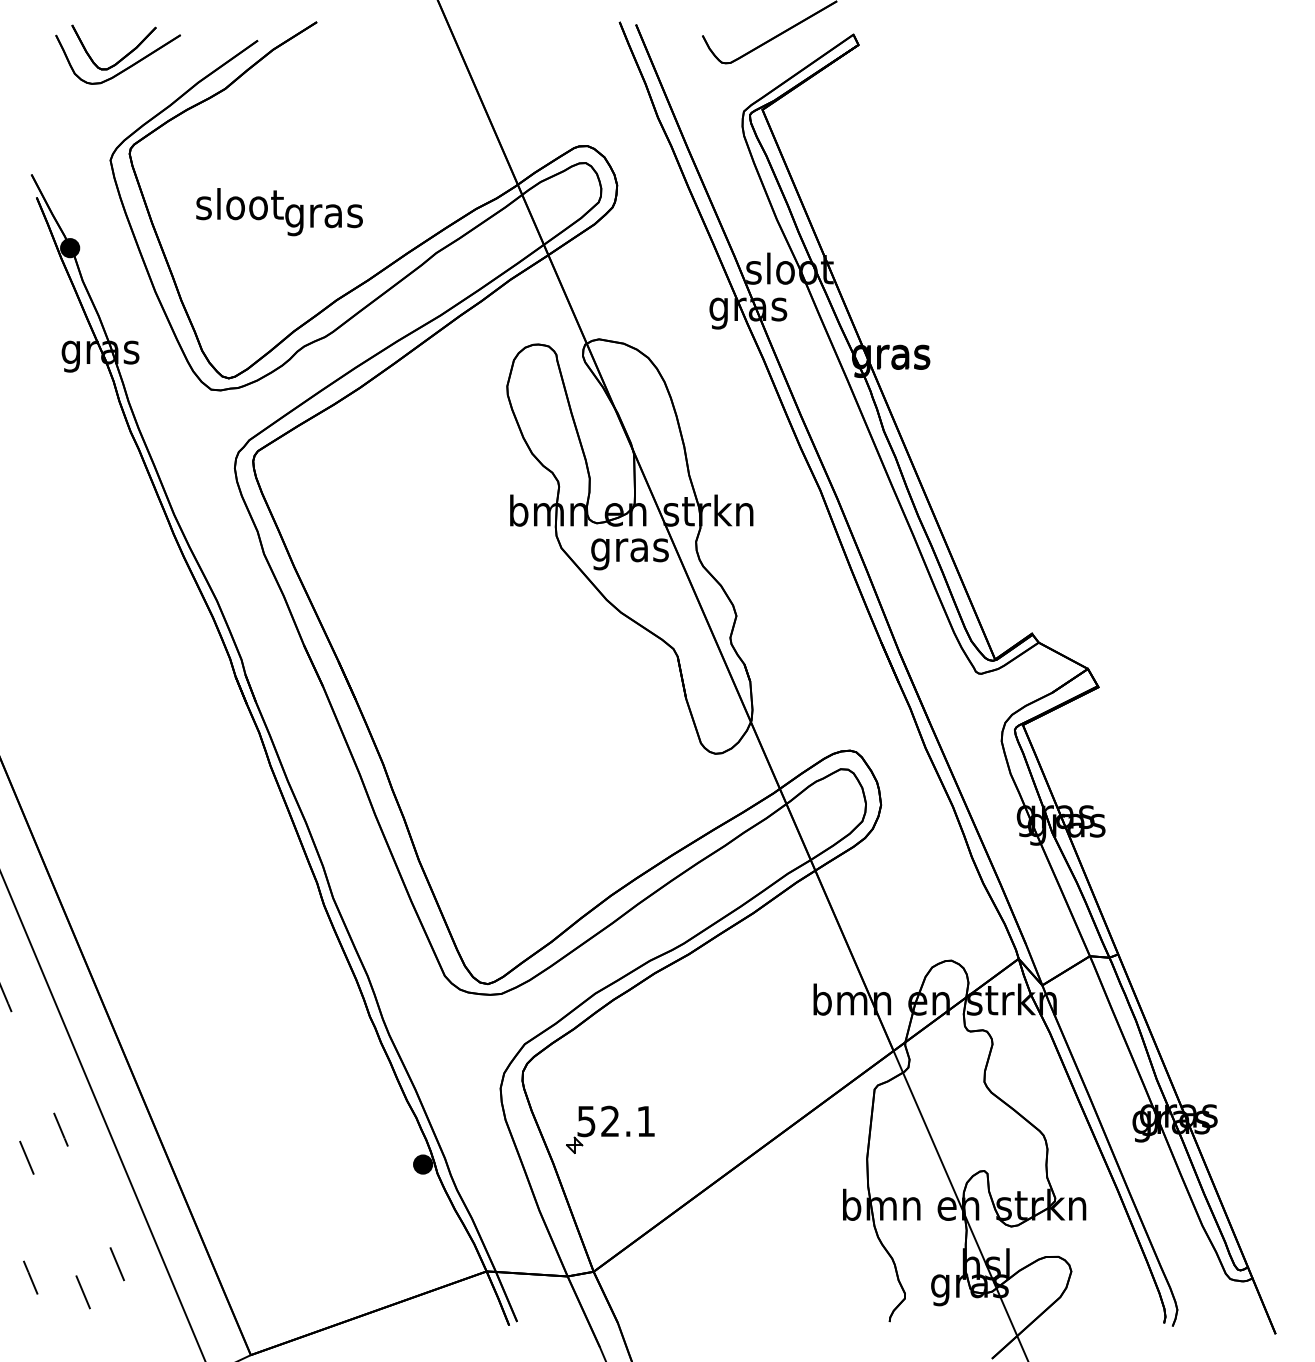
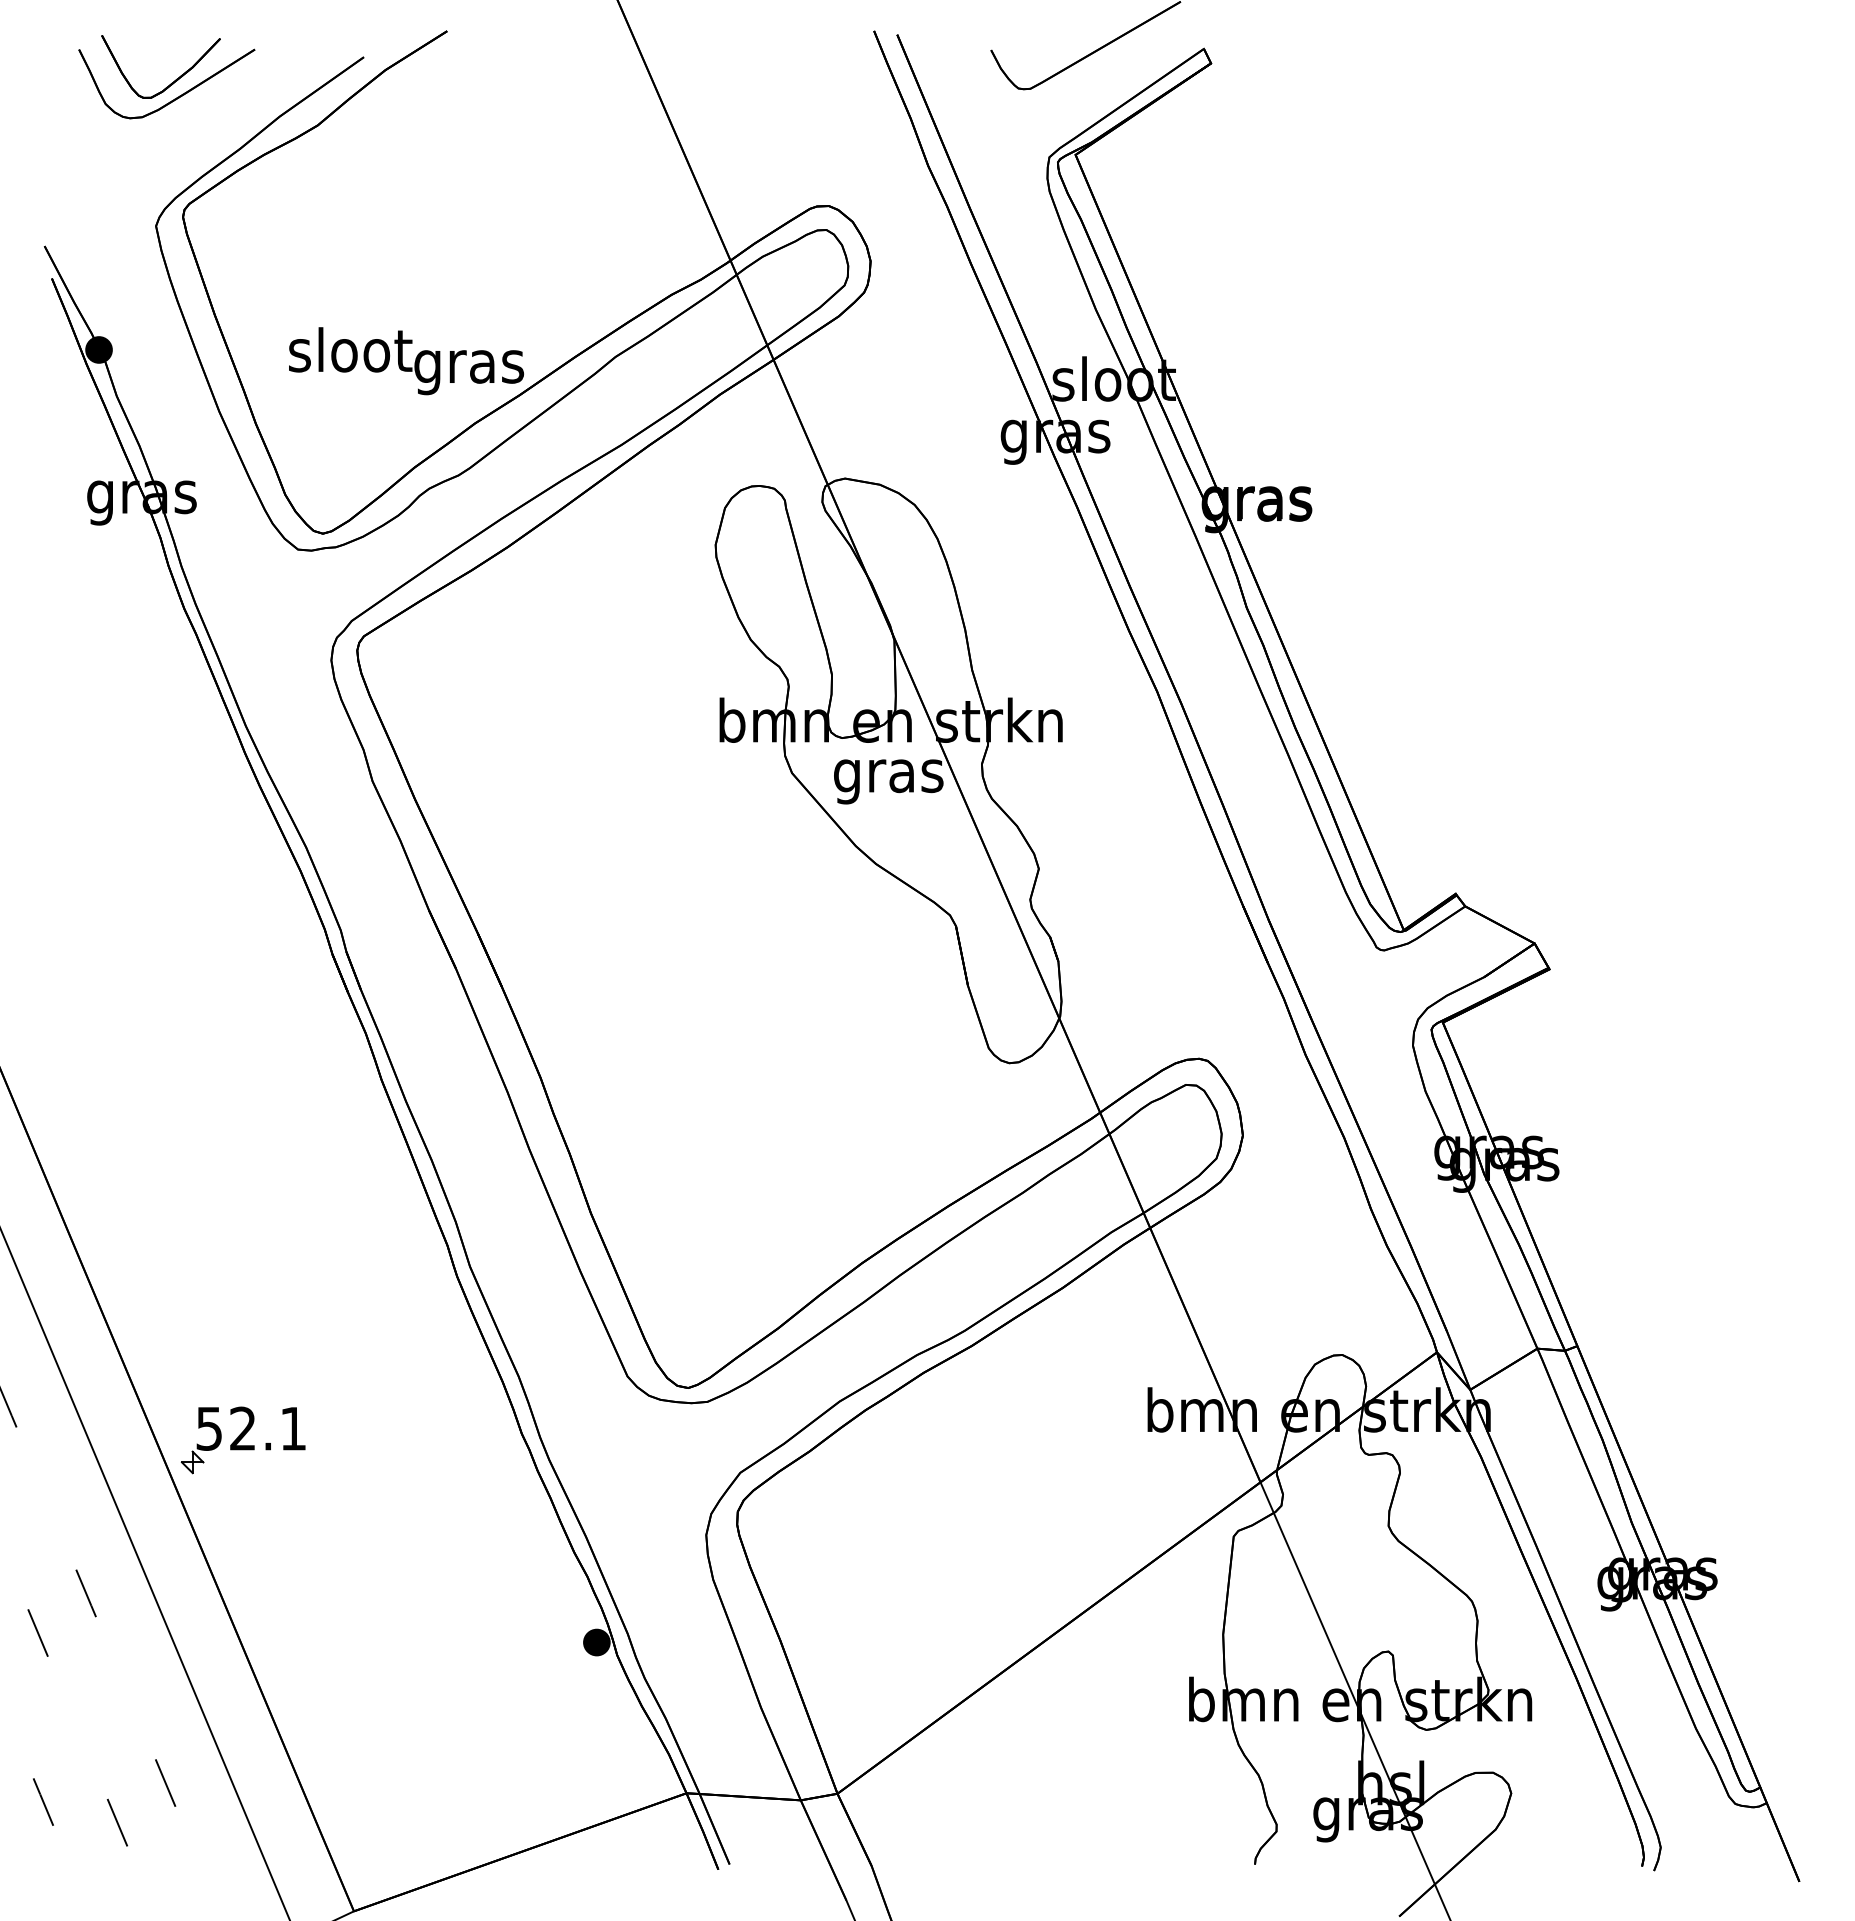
text: (279, 212) -> (406, 361), moved
part: (609, 1129) -> (242, 1440), moved

